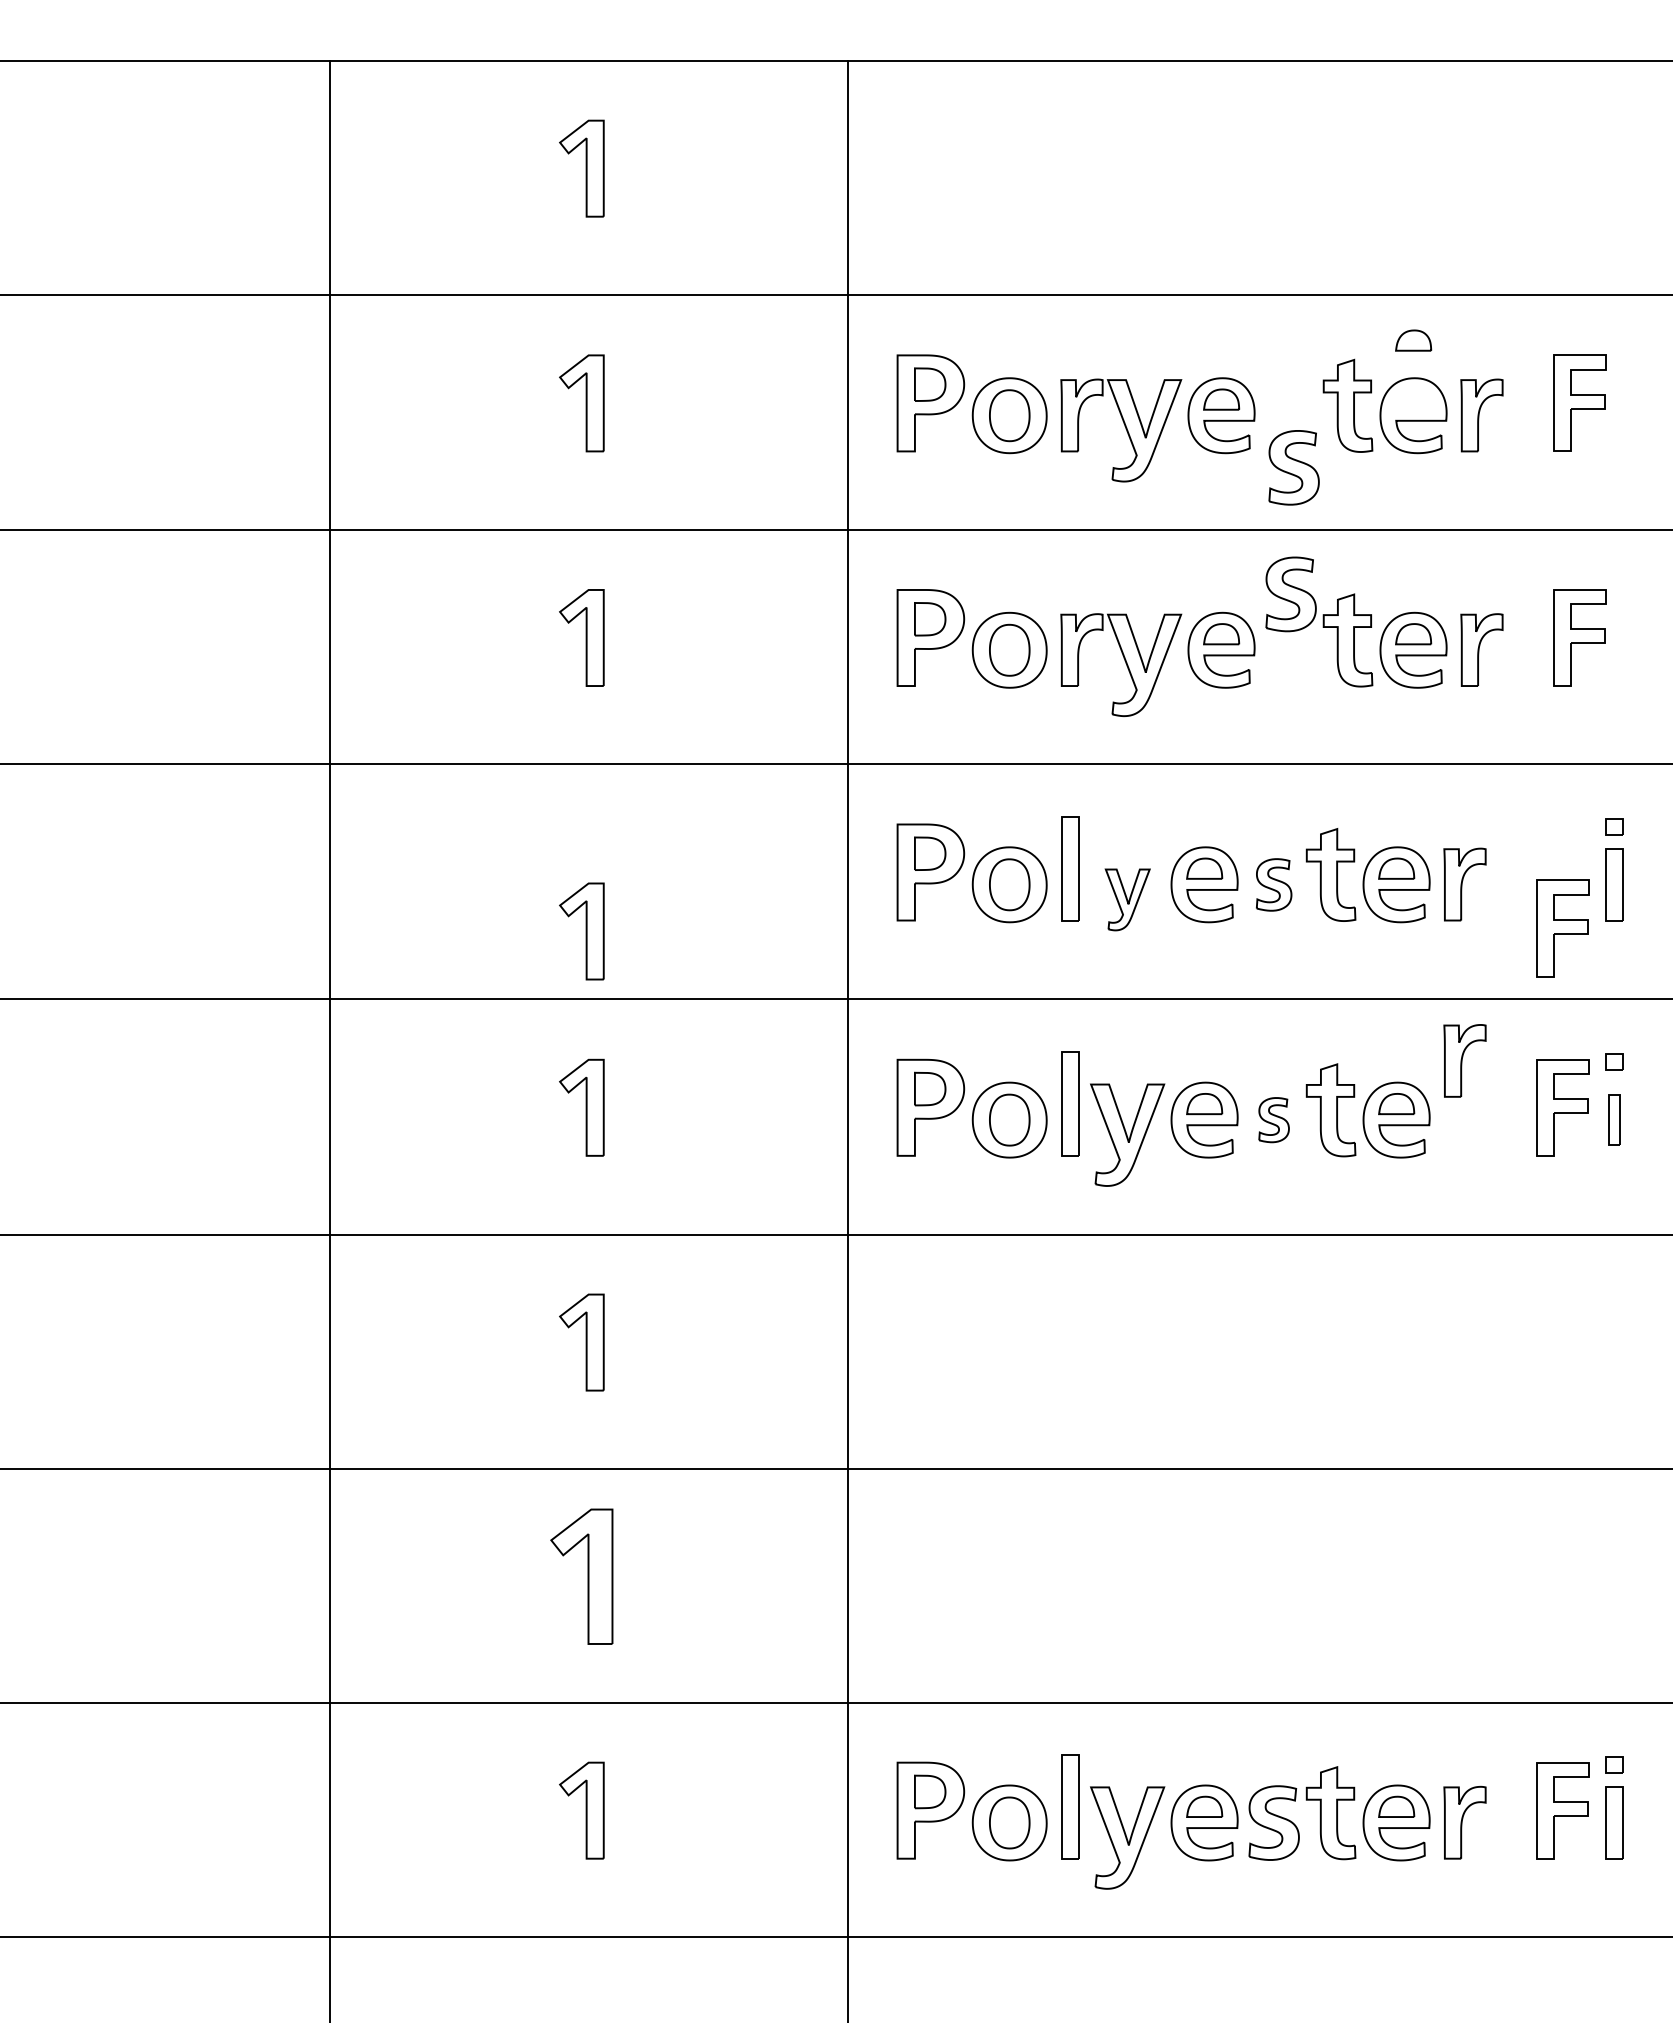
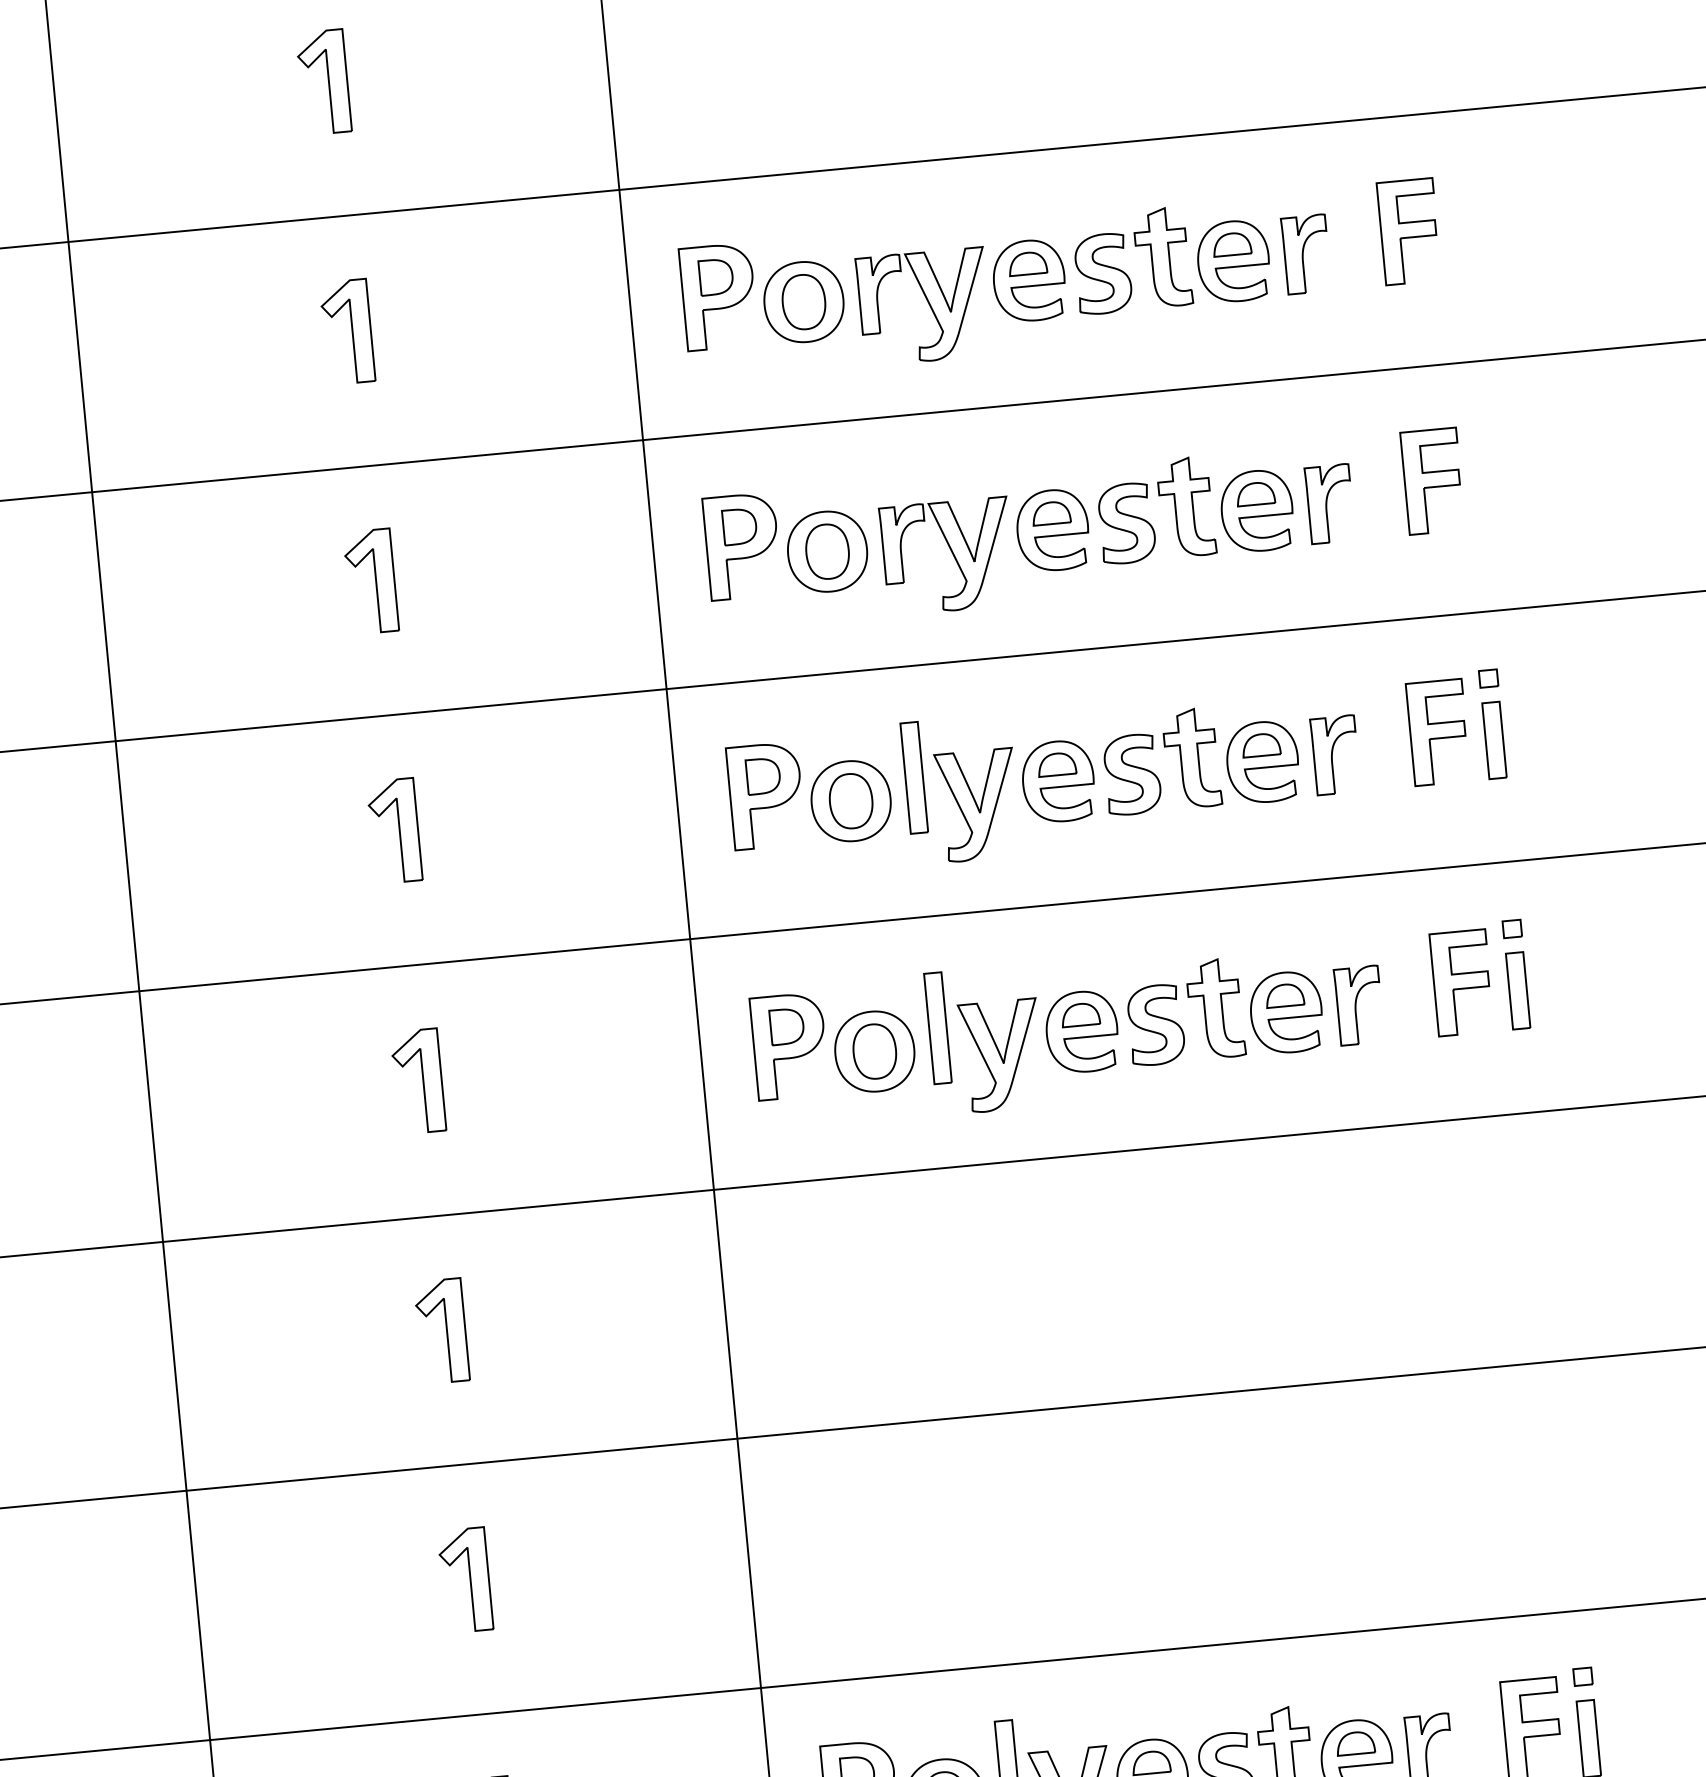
part: (1413, 340) -> (1231, 244), moved
part: (1293, 467) -> (1102, 273), moved
part: (1290, 594) -> (1126, 523), moved
part: (1273, 884) -> (1131, 774), size x1.43
part: (1127, 899) -> (977, 804), size x1.67
part: (1562, 928) -> (1438, 732), moved
part: (581, 931) -> (394, 831), moved
part: (1464, 1060) -> (1358, 1005), moved
part: (1273, 1119) -> (1155, 1024), size x1.67
part: (1614, 1120) -> (1518, 991), size x1.43
part: (581, 1576) -> (465, 1580), size x0.71

